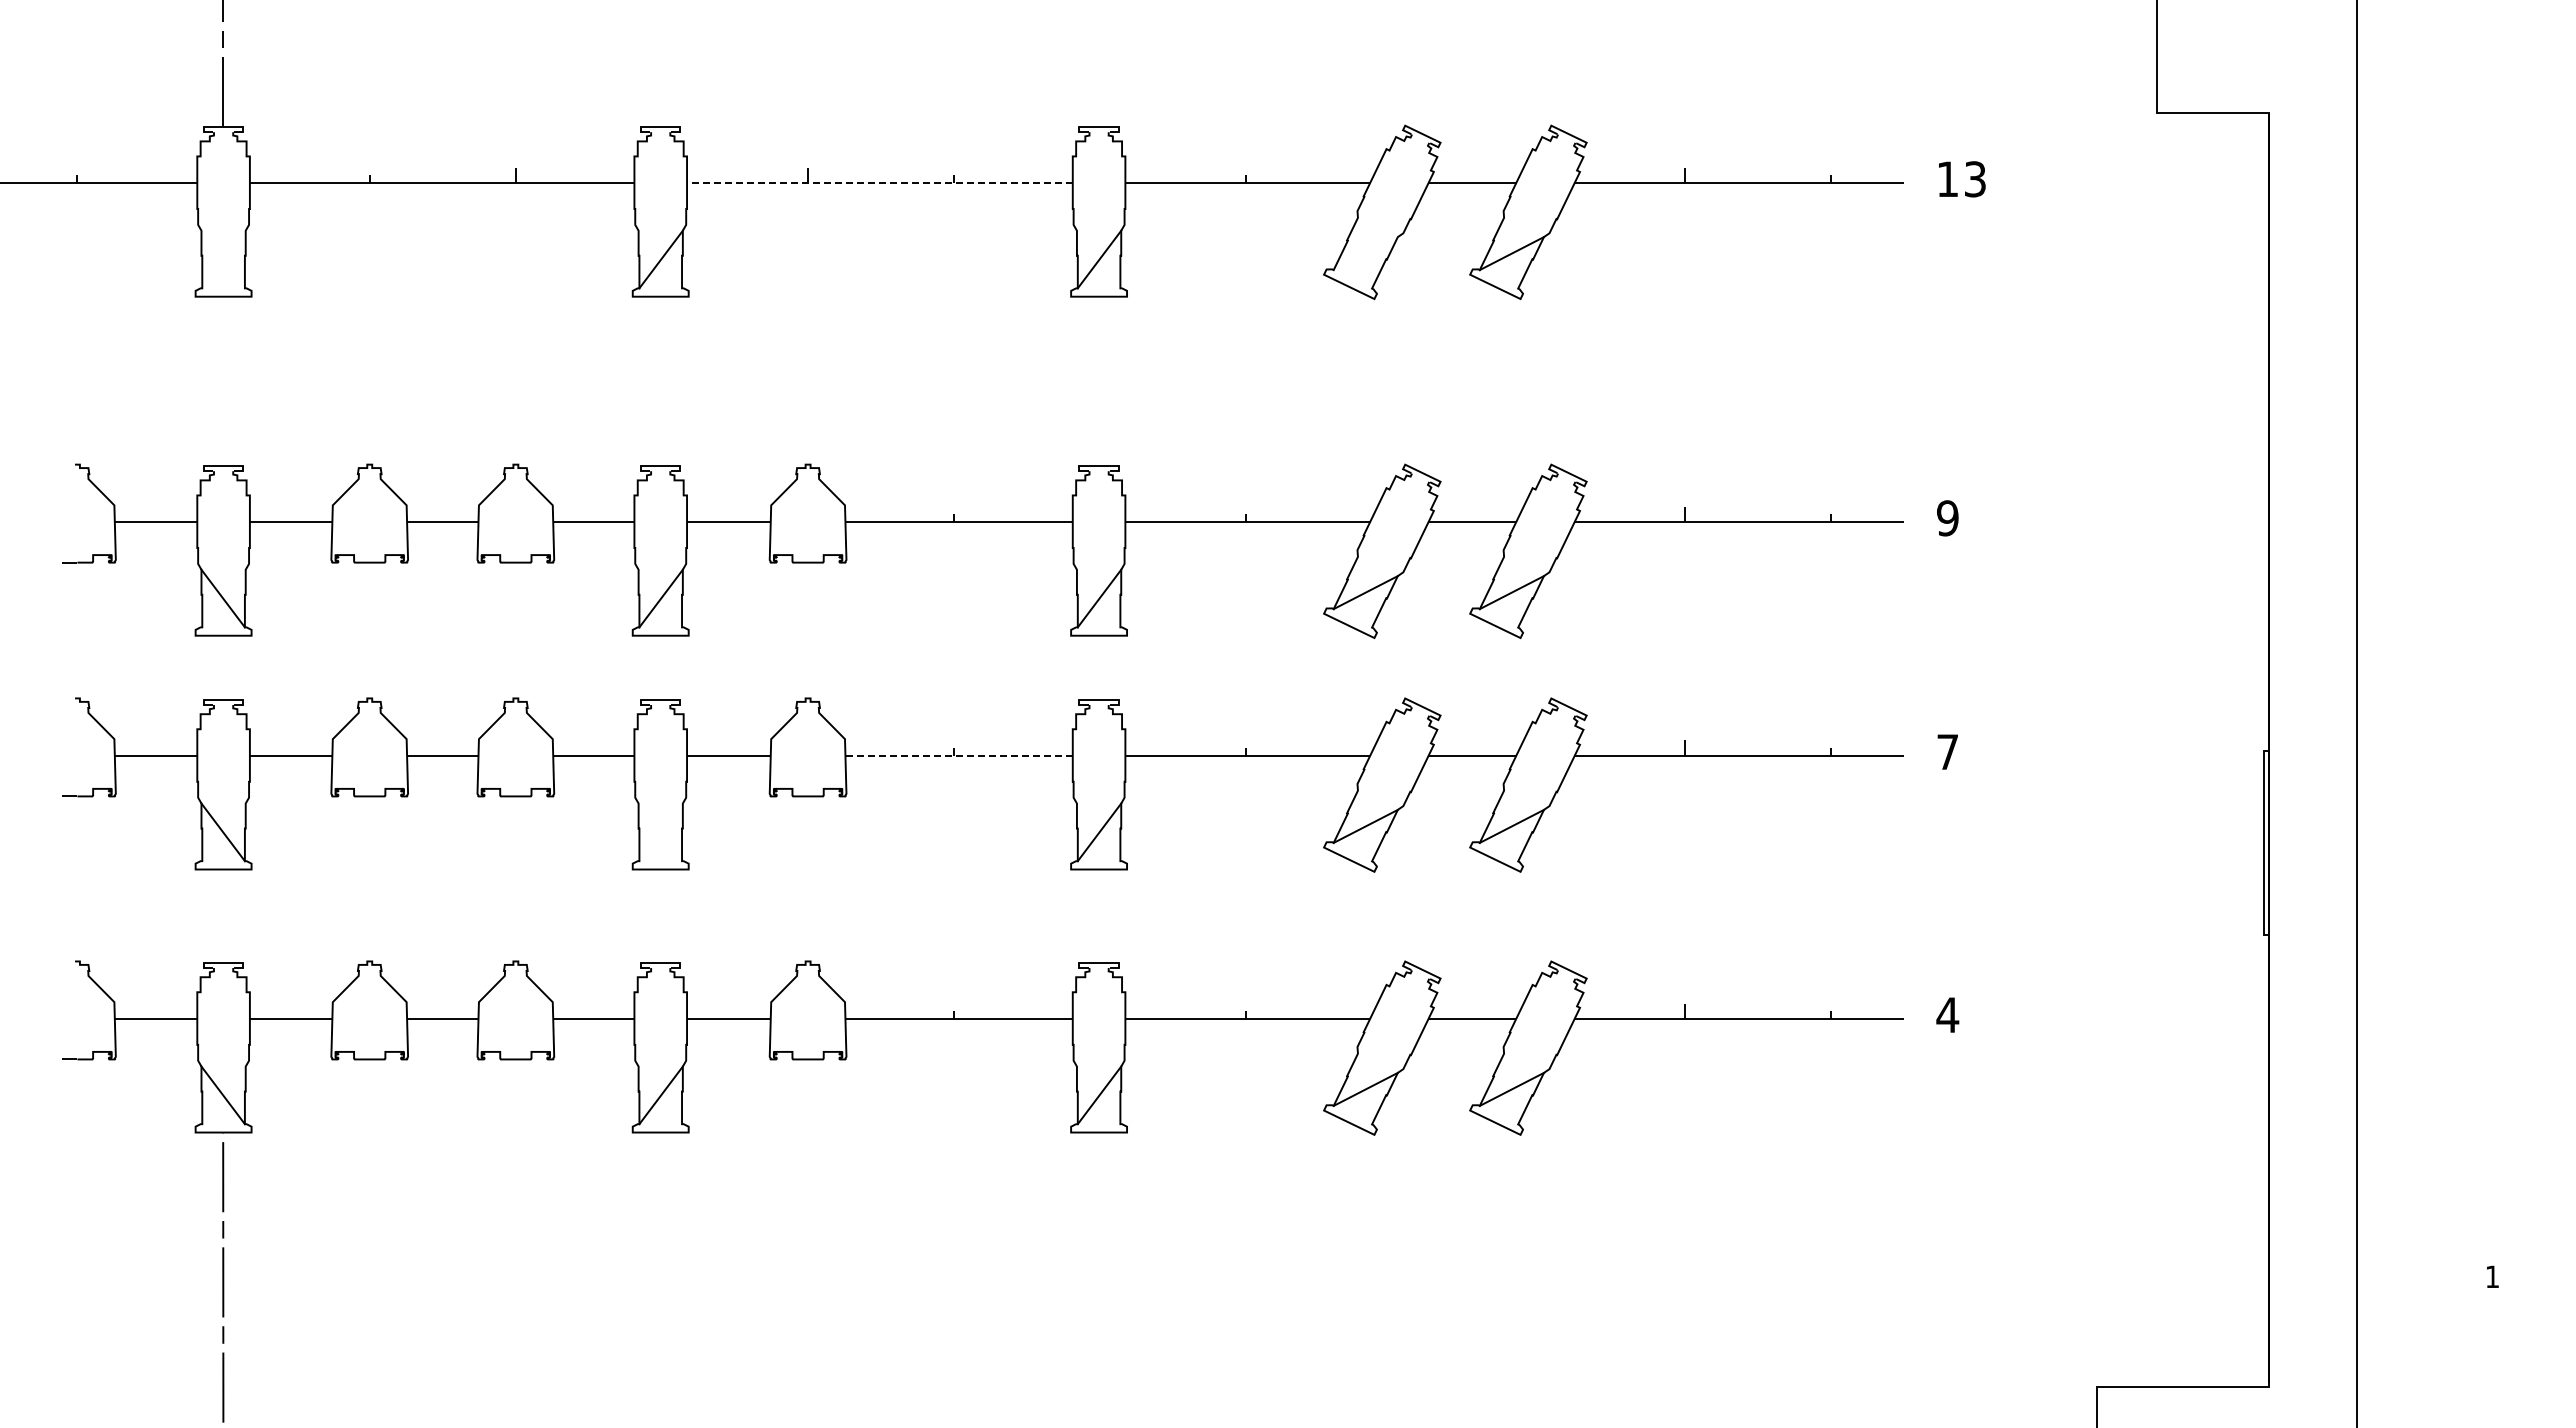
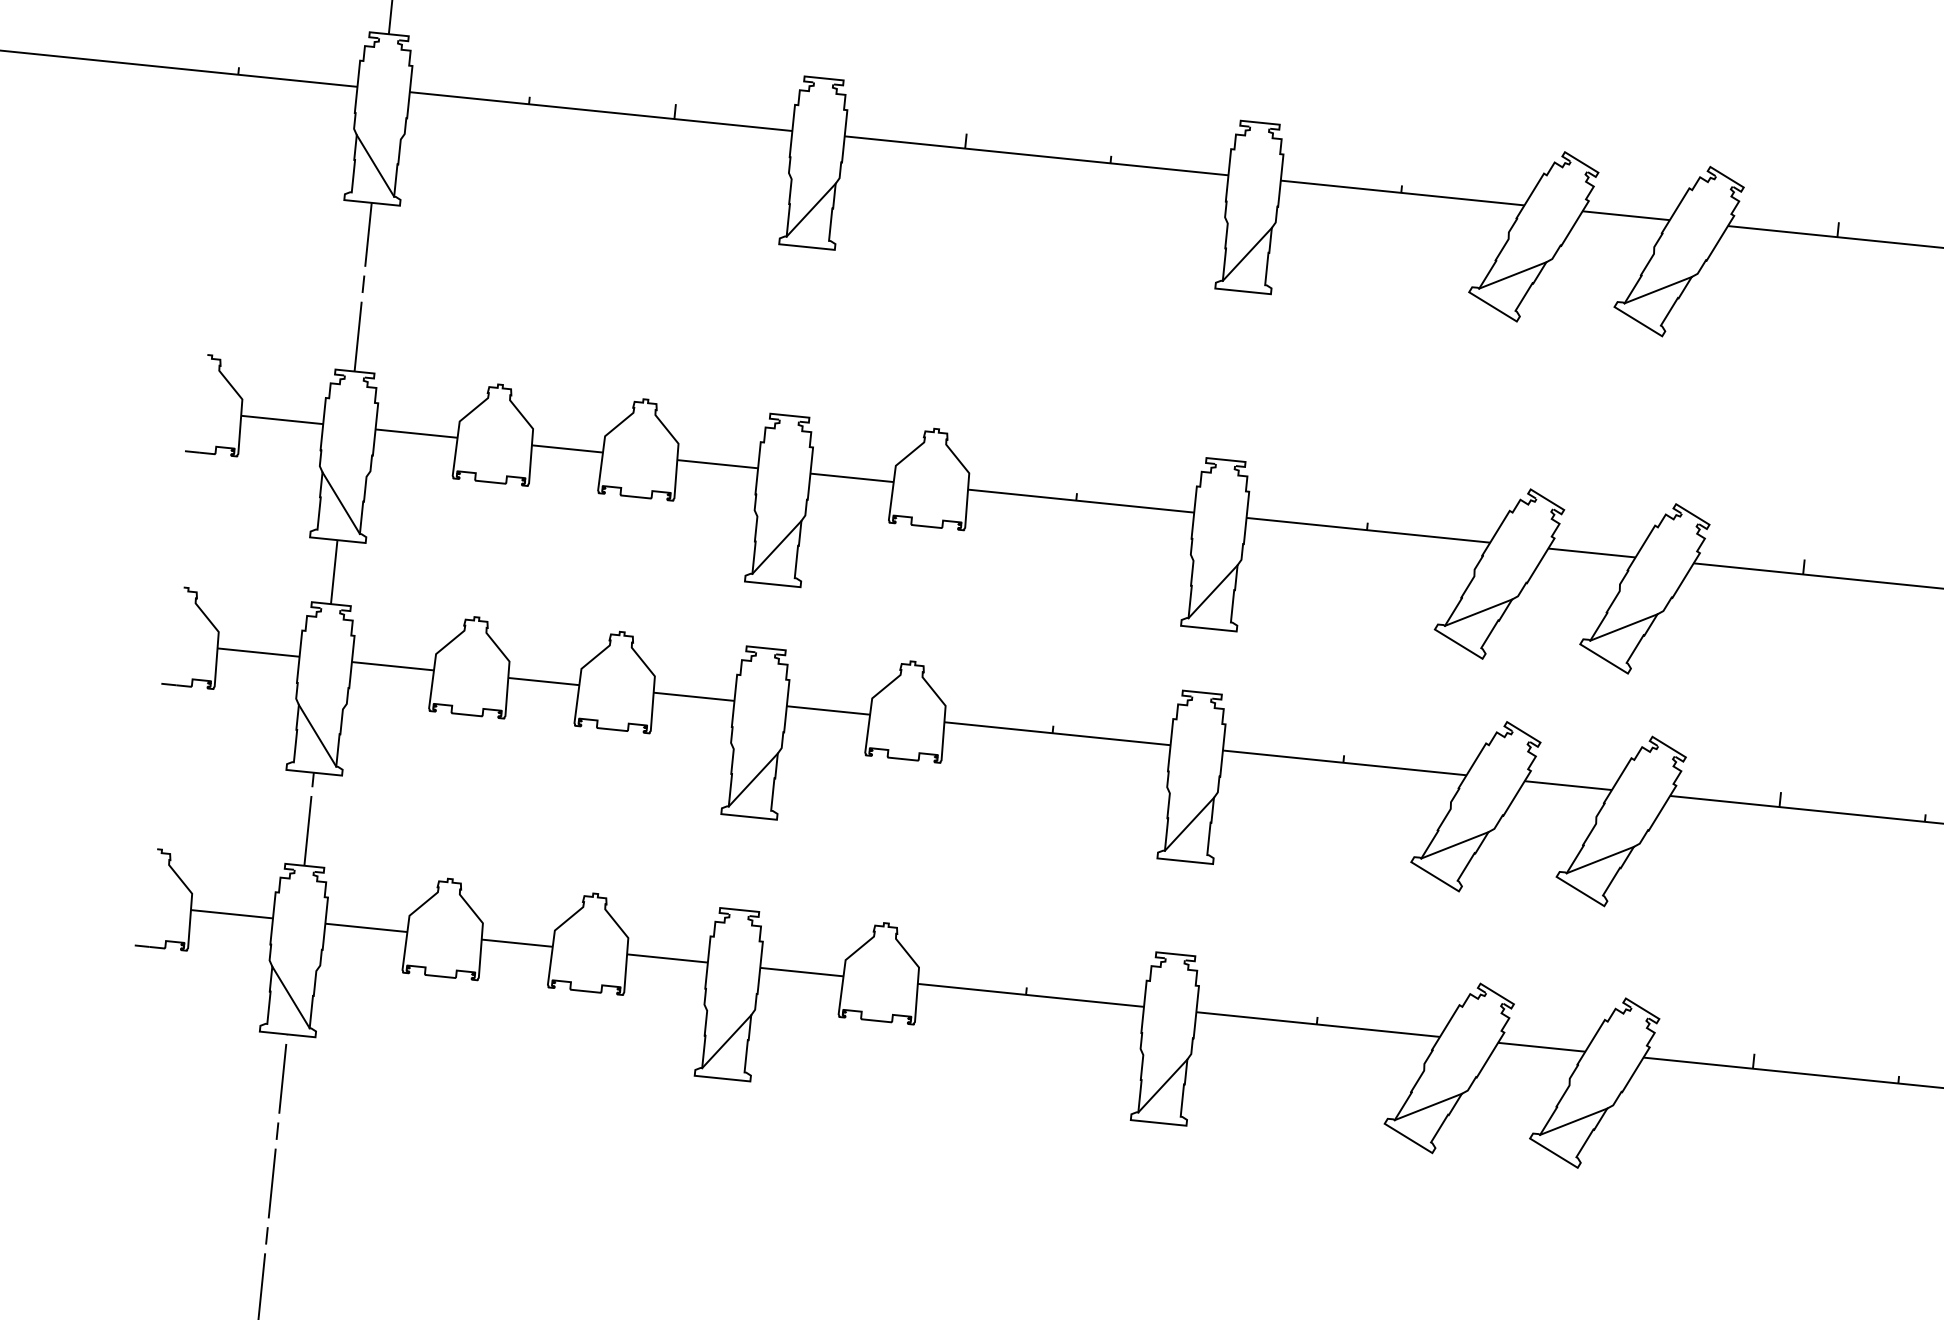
line: (879, 182) -> (1036, 155), dashed -> solid
line: (1365, 253) -> (1512, 275), added
line: (222, 259) -> (374, 165), added
line: (223, 381) -> (363, 287), added
line: (223, 667) -> (334, 571), added
line: (959, 755) -> (1057, 733), dashed -> solid
line: (660, 832) -> (752, 780), added
line: (223, 916) -> (309, 819), added

